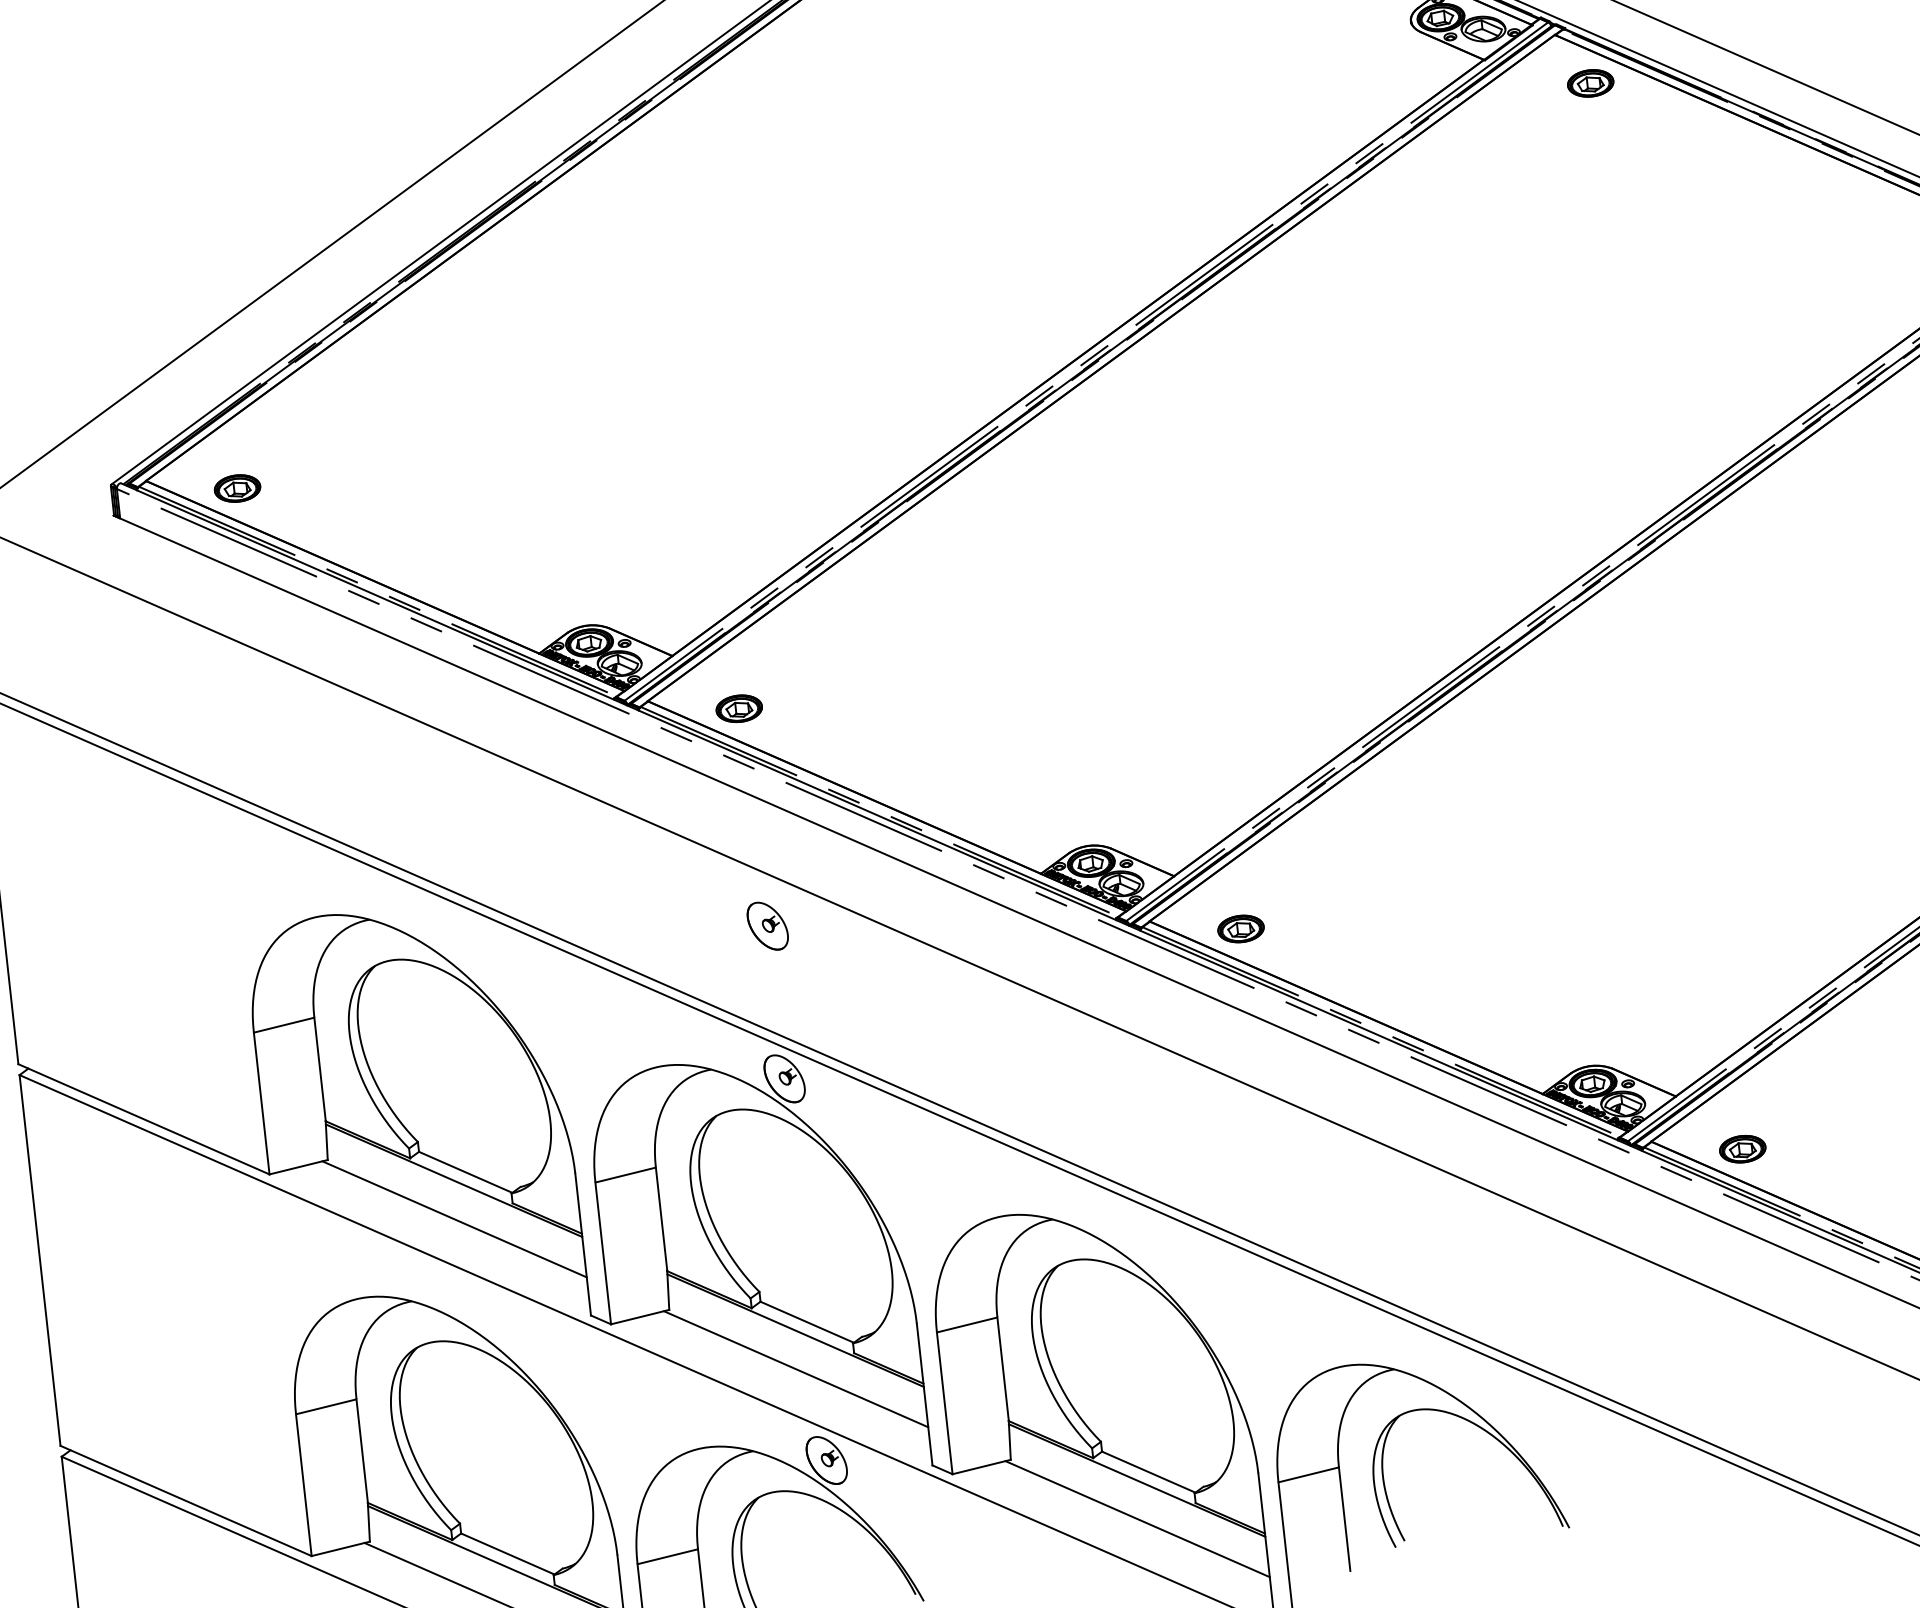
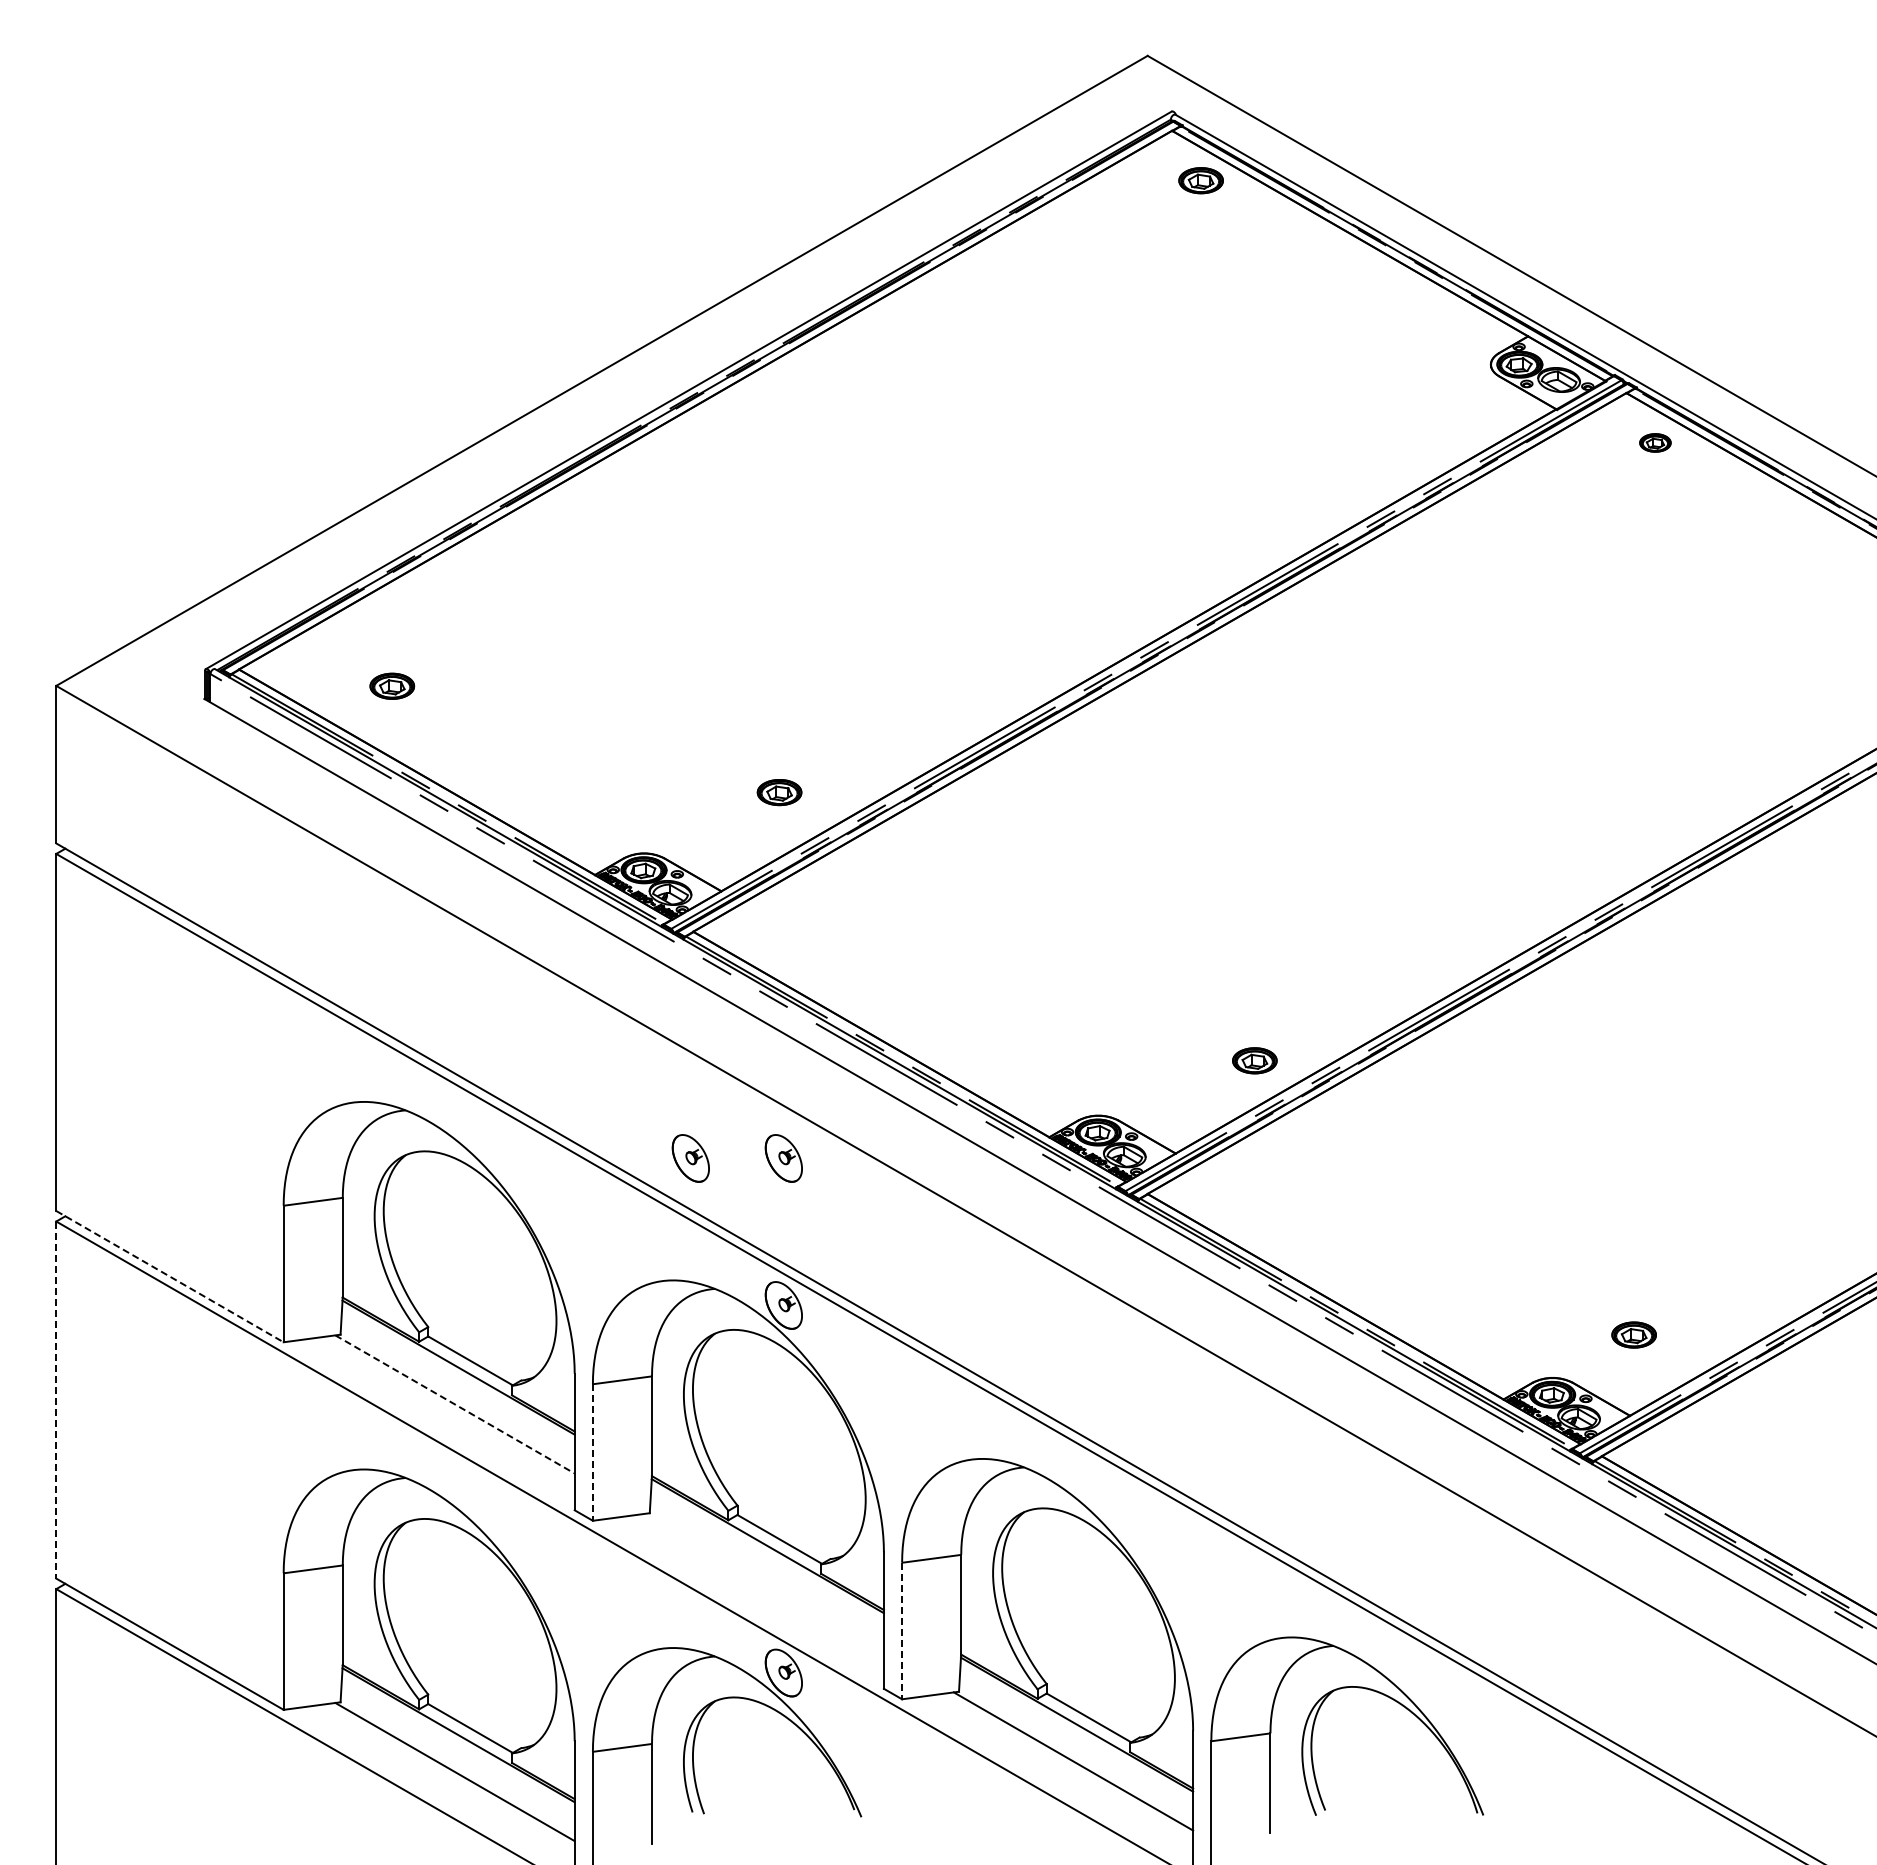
part: (1590, 82) -> (1655, 442), size x0.7
part: (237, 487) -> (392, 685), moved
part: (739, 708) -> (779, 792), moved
part: (1240, 928) -> (1254, 1060), moved
part: (670, 936) -> (690, 1158), added
line: (144, 1119) -> (170, 1276), solid -> dashed
part: (1742, 1148) -> (1633, 1334), moved
line: (455, 1219) -> (455, 1404), solid -> dashed
line: (602, 1254) -> (592, 1453), solid -> dashed
line: (40, 1260) -> (56, 1400), solid -> dashed
line: (795, 1368) -> (763, 1582), removed
line: (945, 1403) -> (902, 1631), solid -> dashed

